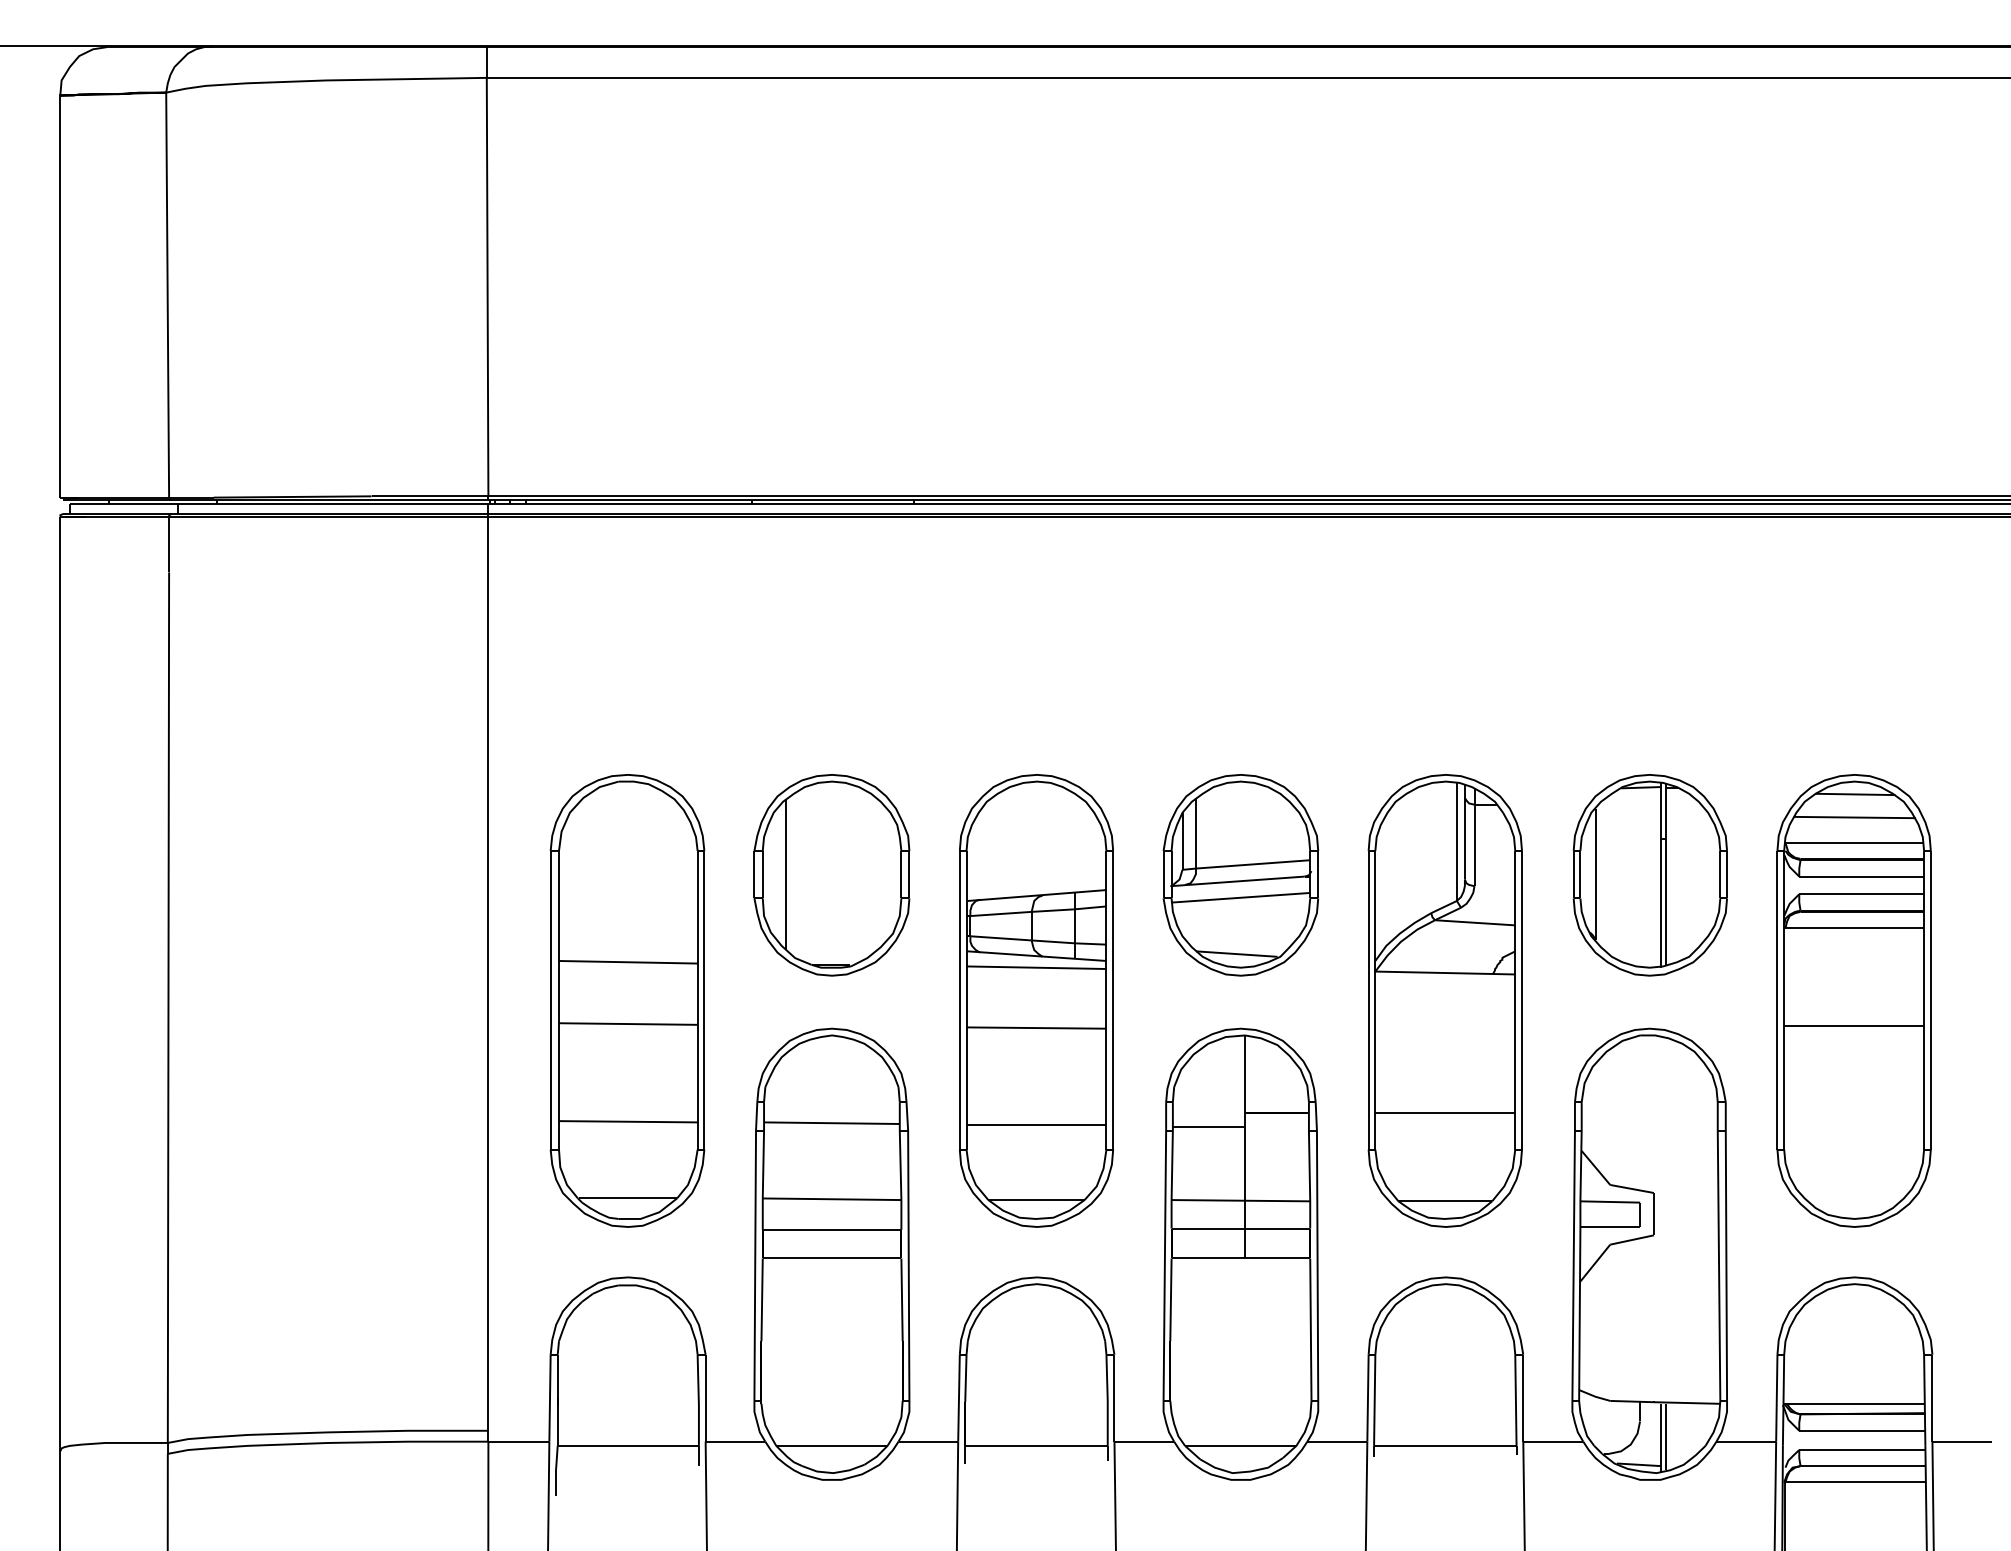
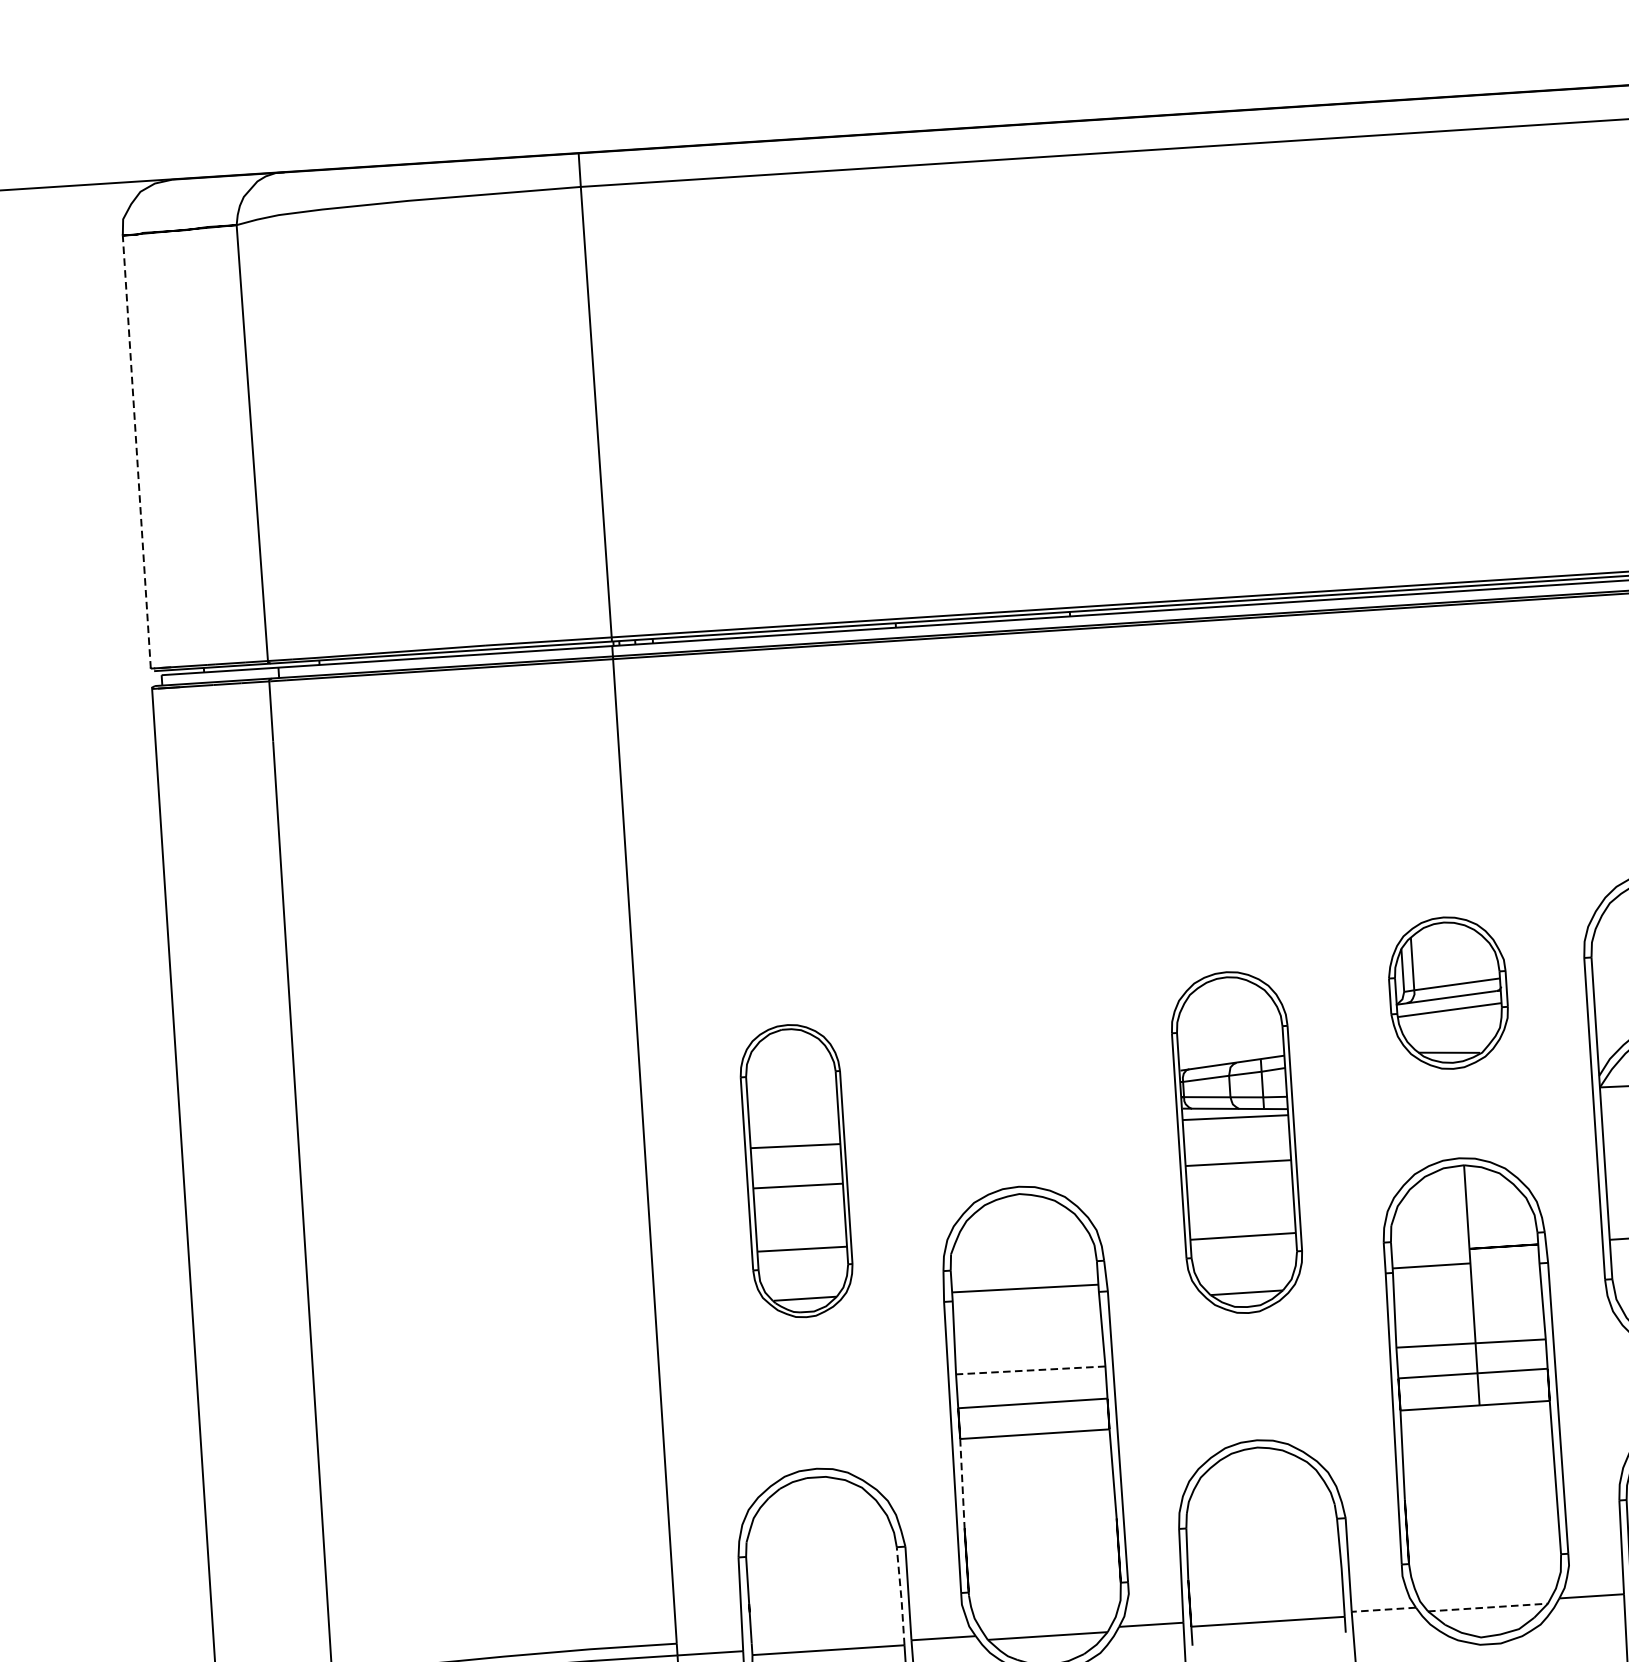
line: (60, 296) -> (137, 452), solid -> dashed
part: (831, 875) -> (1007, 1021), removed
part: (1240, 875) -> (1448, 993), size x0.7
part: (627, 1000) -> (796, 1170), size x0.6
part: (1036, 1000) -> (1237, 1142), size x0.7
line: (831, 1199) -> (1030, 1370), solid -> dashed
line: (762, 1300) -> (962, 1484), solid -> dashed
line: (698, 1400) -> (900, 1596), solid -> dashed
line: (1144, 1441) -> (1384, 1609), solid -> dashed
line: (1240, 1445) -> (1487, 1607), solid -> dashed

